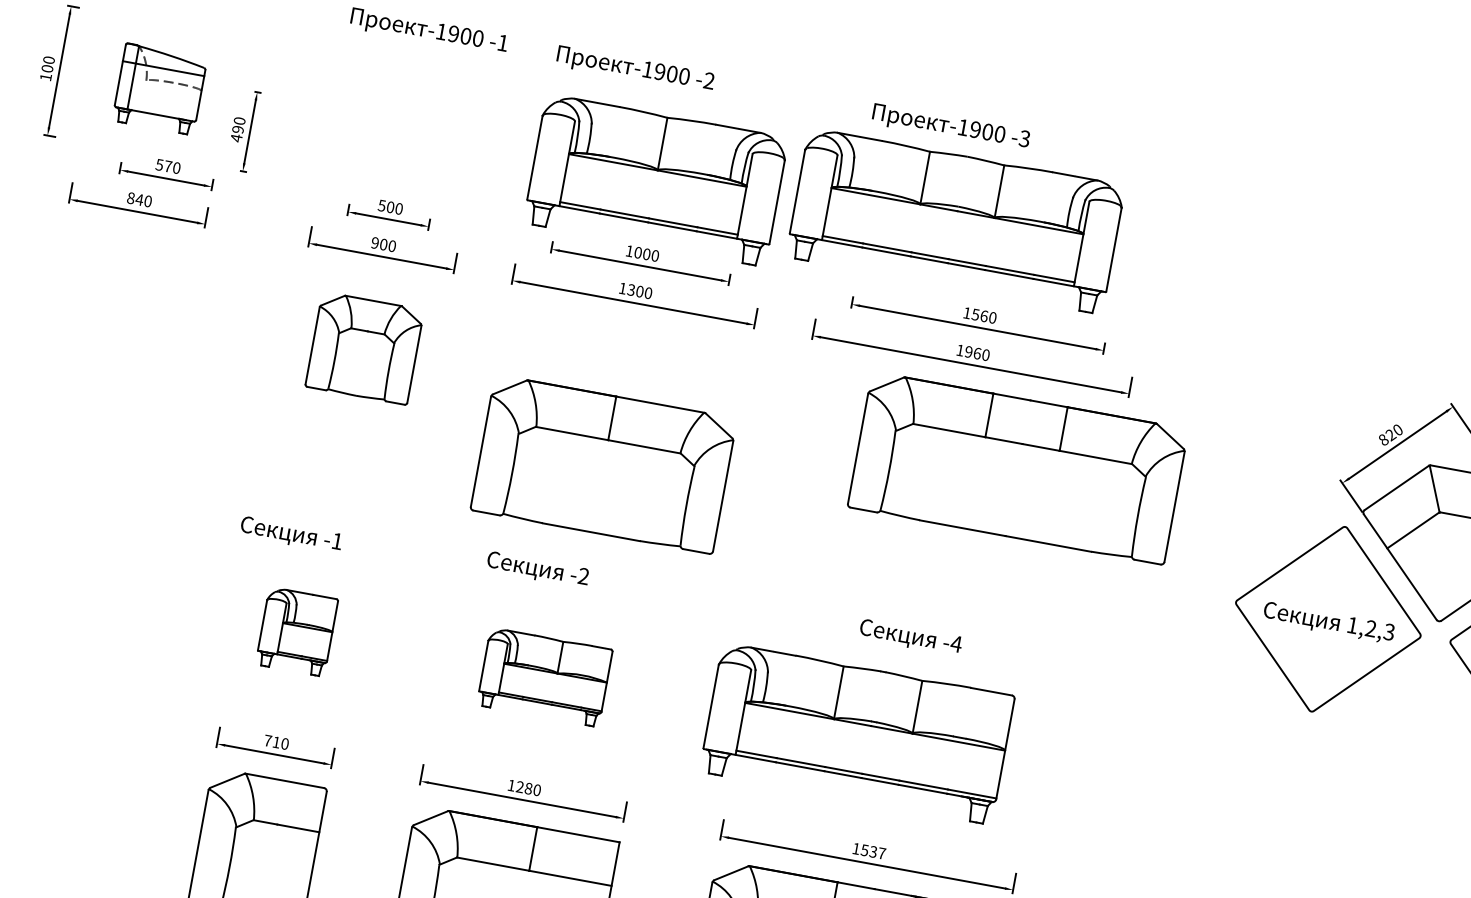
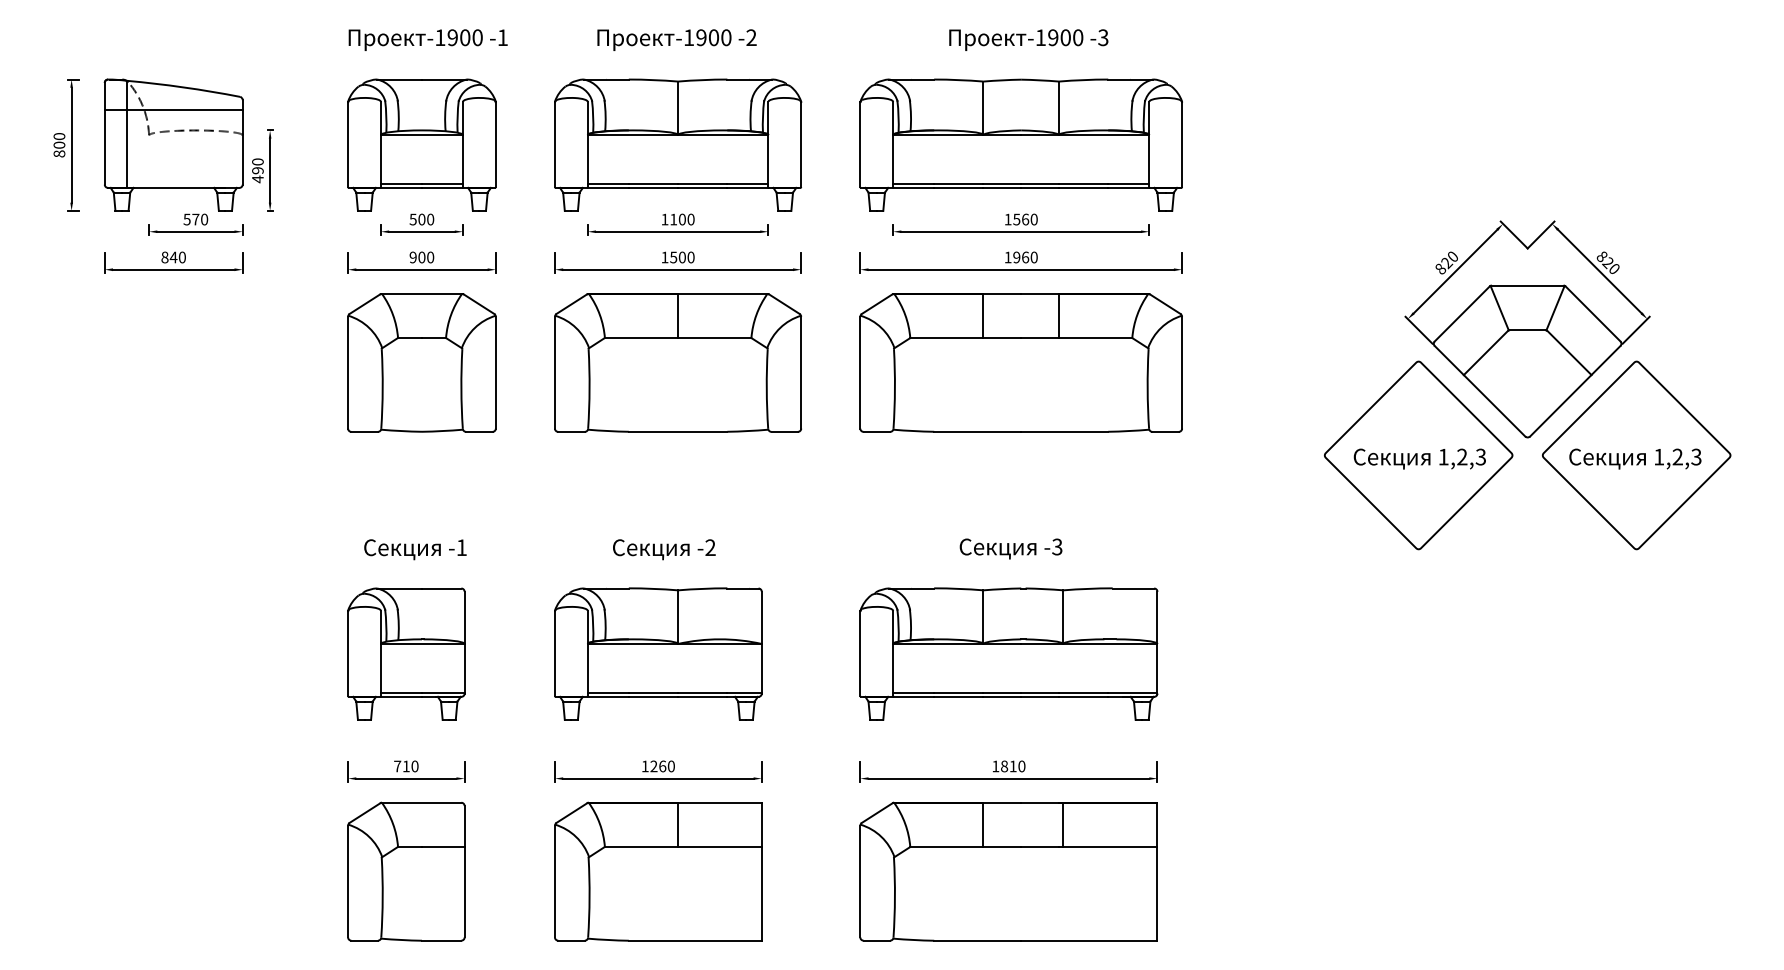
text: (635, 69) -> (676, 39), moved
text: (46, 76) -> (59, 153), 100 -> 800
part: (159, 88) -> (173, 144), size x1.67
text: (950, 127) -> (1028, 39), moved
part: (403, 133) -> (421, 144), added
part: (955, 220) -> (1020, 144), moved
text: (638, 252) -> (673, 219), 1000 -> 1100
text: (631, 289) -> (673, 256), 1300 -> 1500
part: (364, 347) -> (421, 362), size x1.43
part: (603, 463) -> (677, 362), moved
part: (1017, 467) -> (1020, 362), moved
text: (291, 534) -> (415, 549), moved
text: (538, 569) -> (664, 549), moved
part: (297, 631) -> (406, 653), size x1.67
text: (955, 643) -> (1056, 546), -4 -> -3
part: (544, 676) -> (658, 653), size x1.67
part: (856, 733) -> (1008, 653), moved
text: (528, 788) -> (662, 766), 1280 -> 1260
text: (872, 851) -> (1012, 766), 1537 -> 1810

